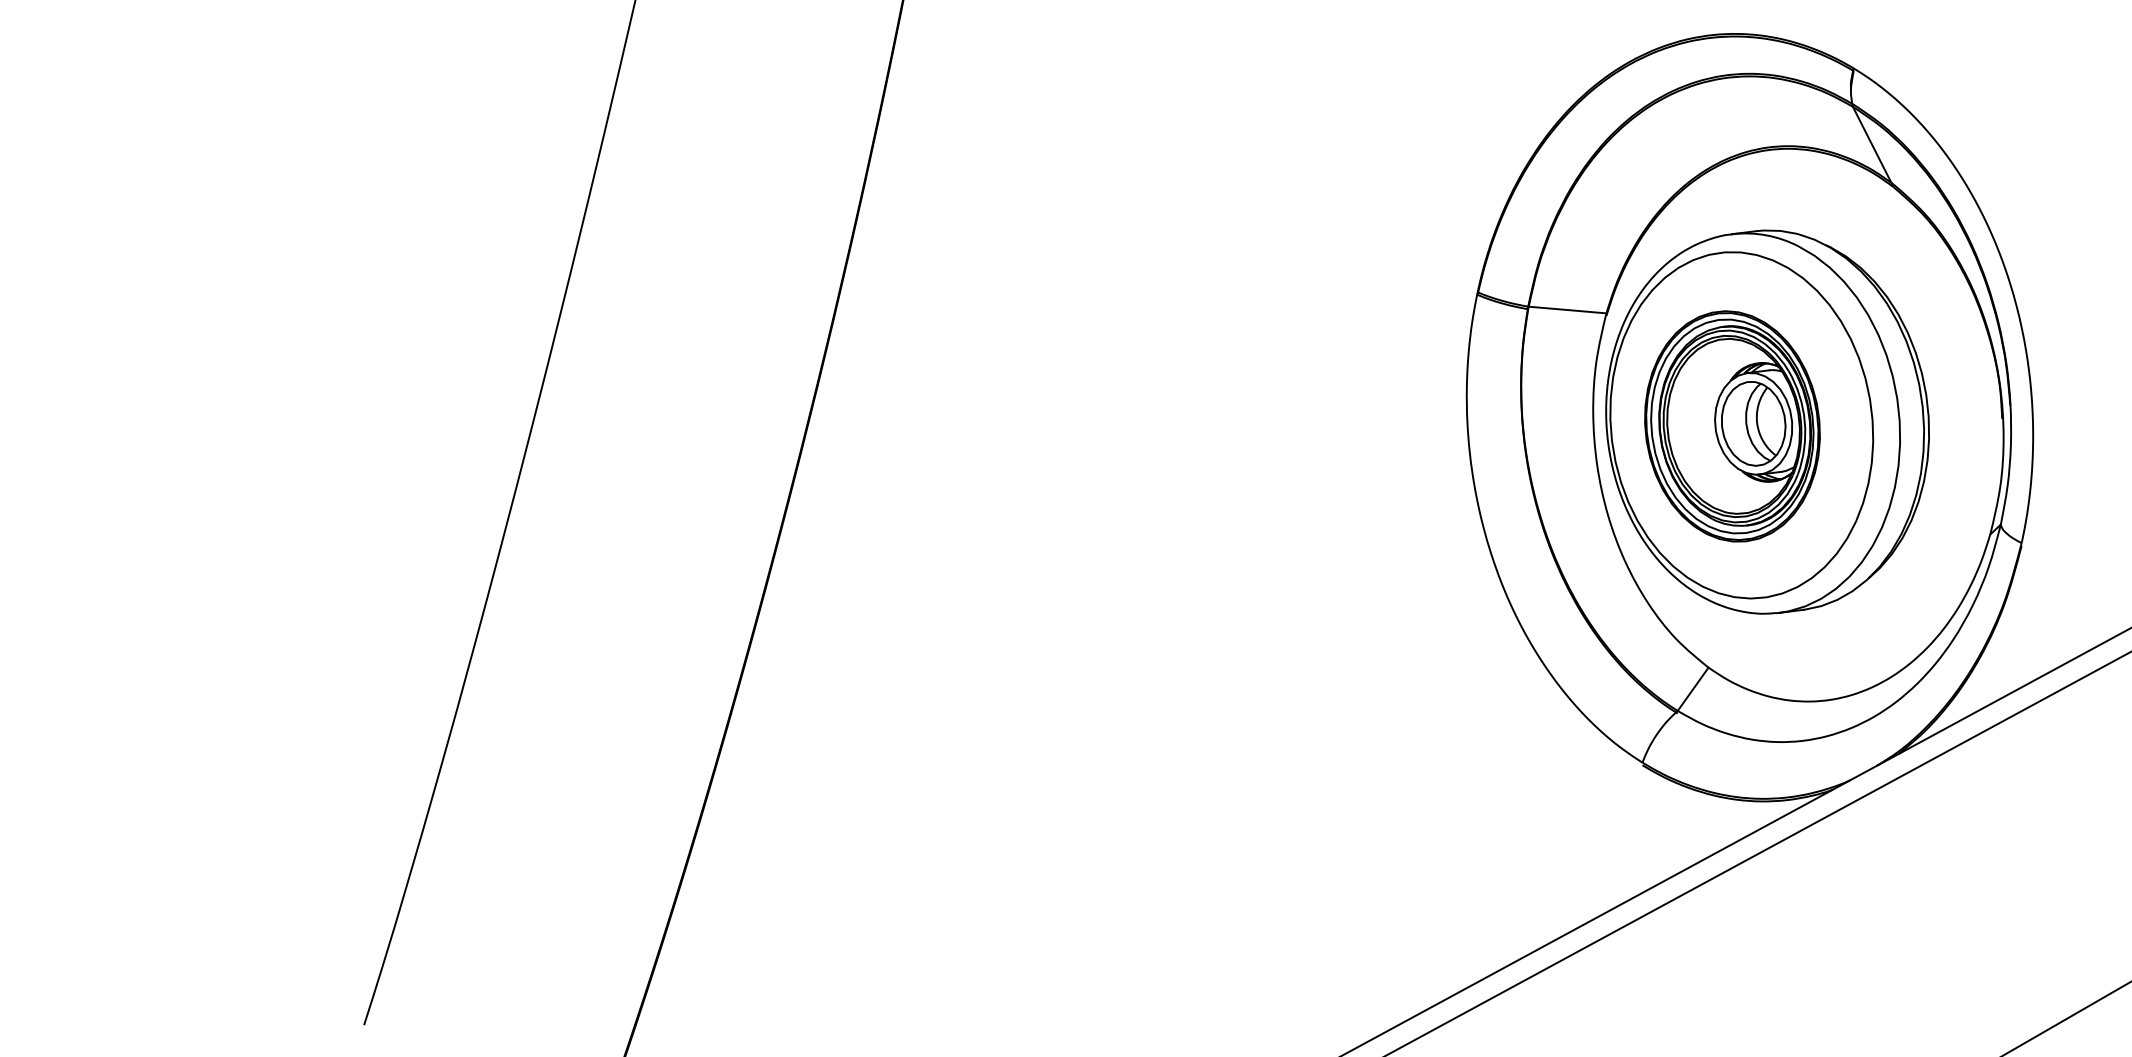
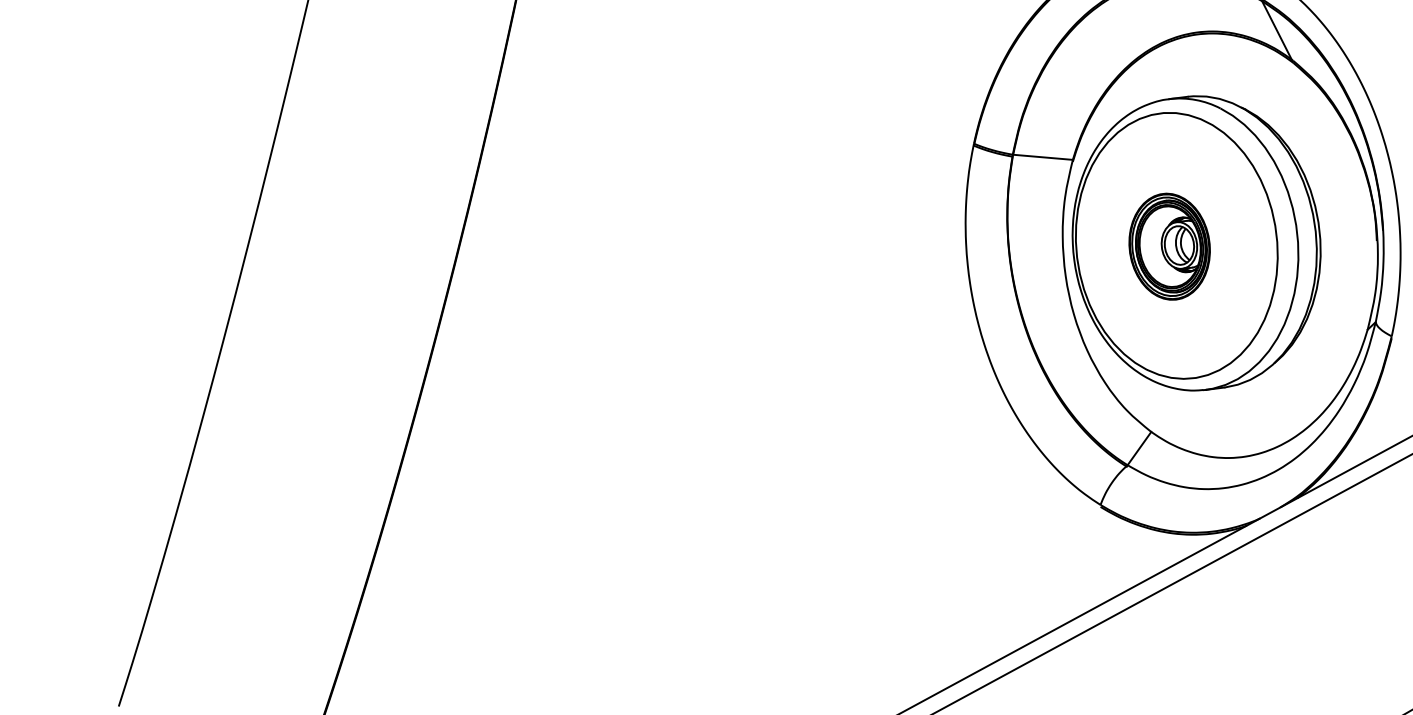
part: (1732, 426) -> (1169, 246), size x0.6

